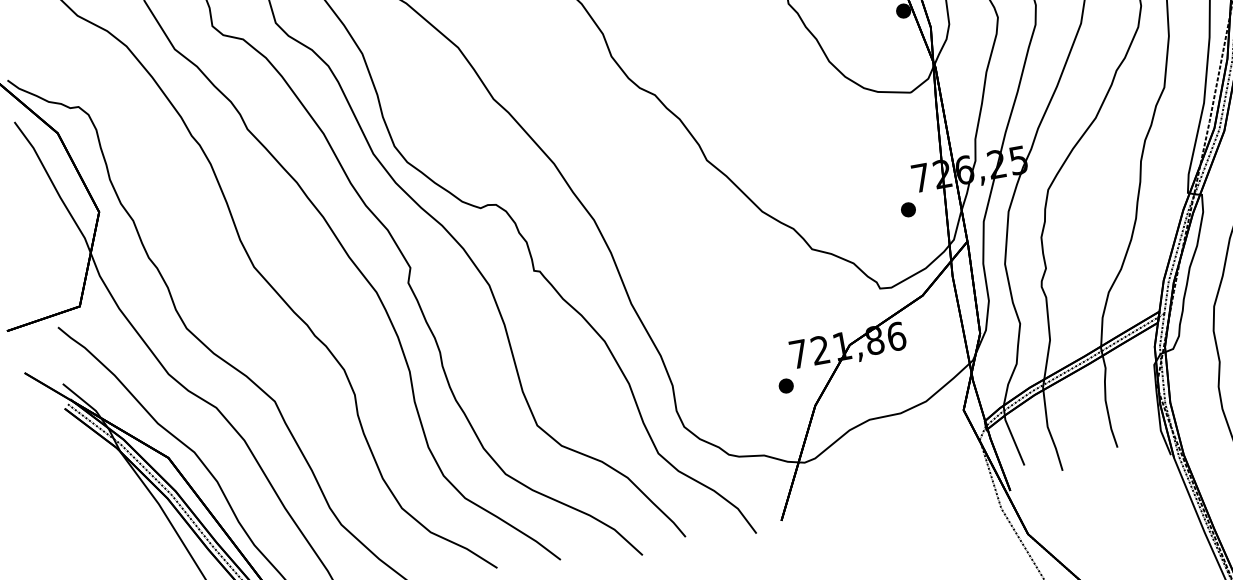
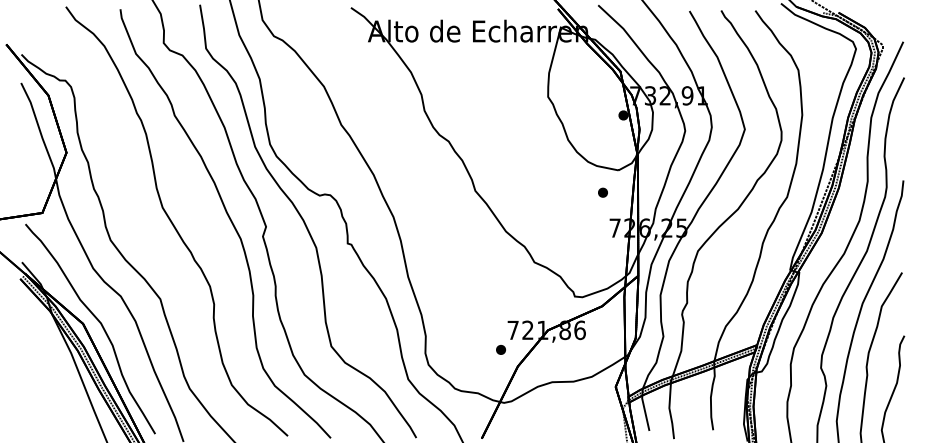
part: (907, 209) -> (602, 192), moved

